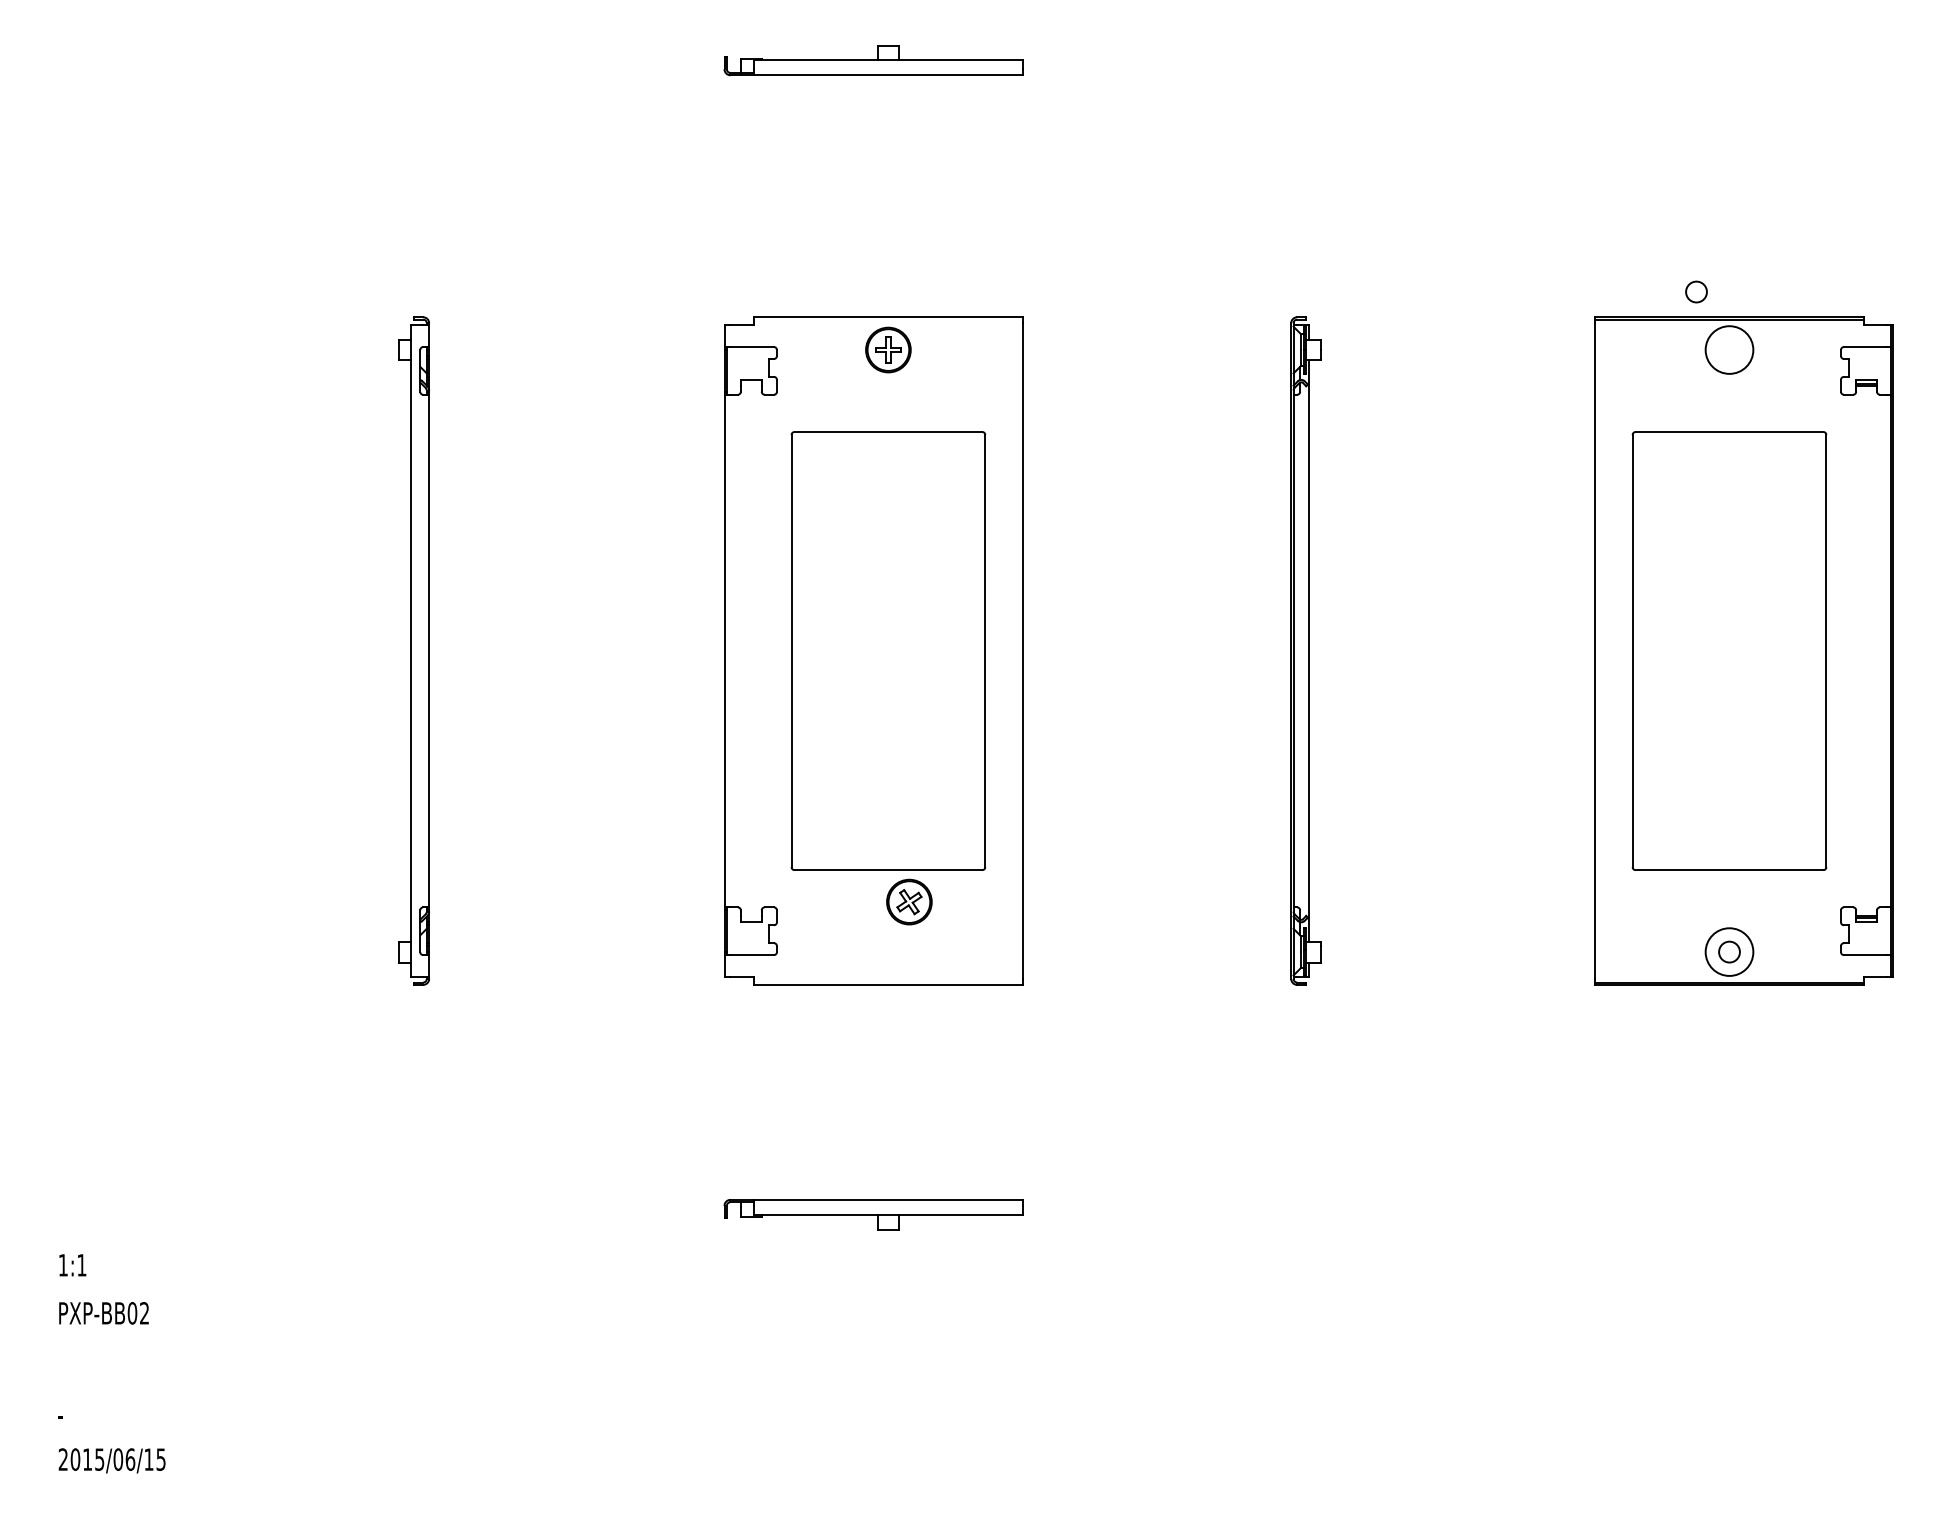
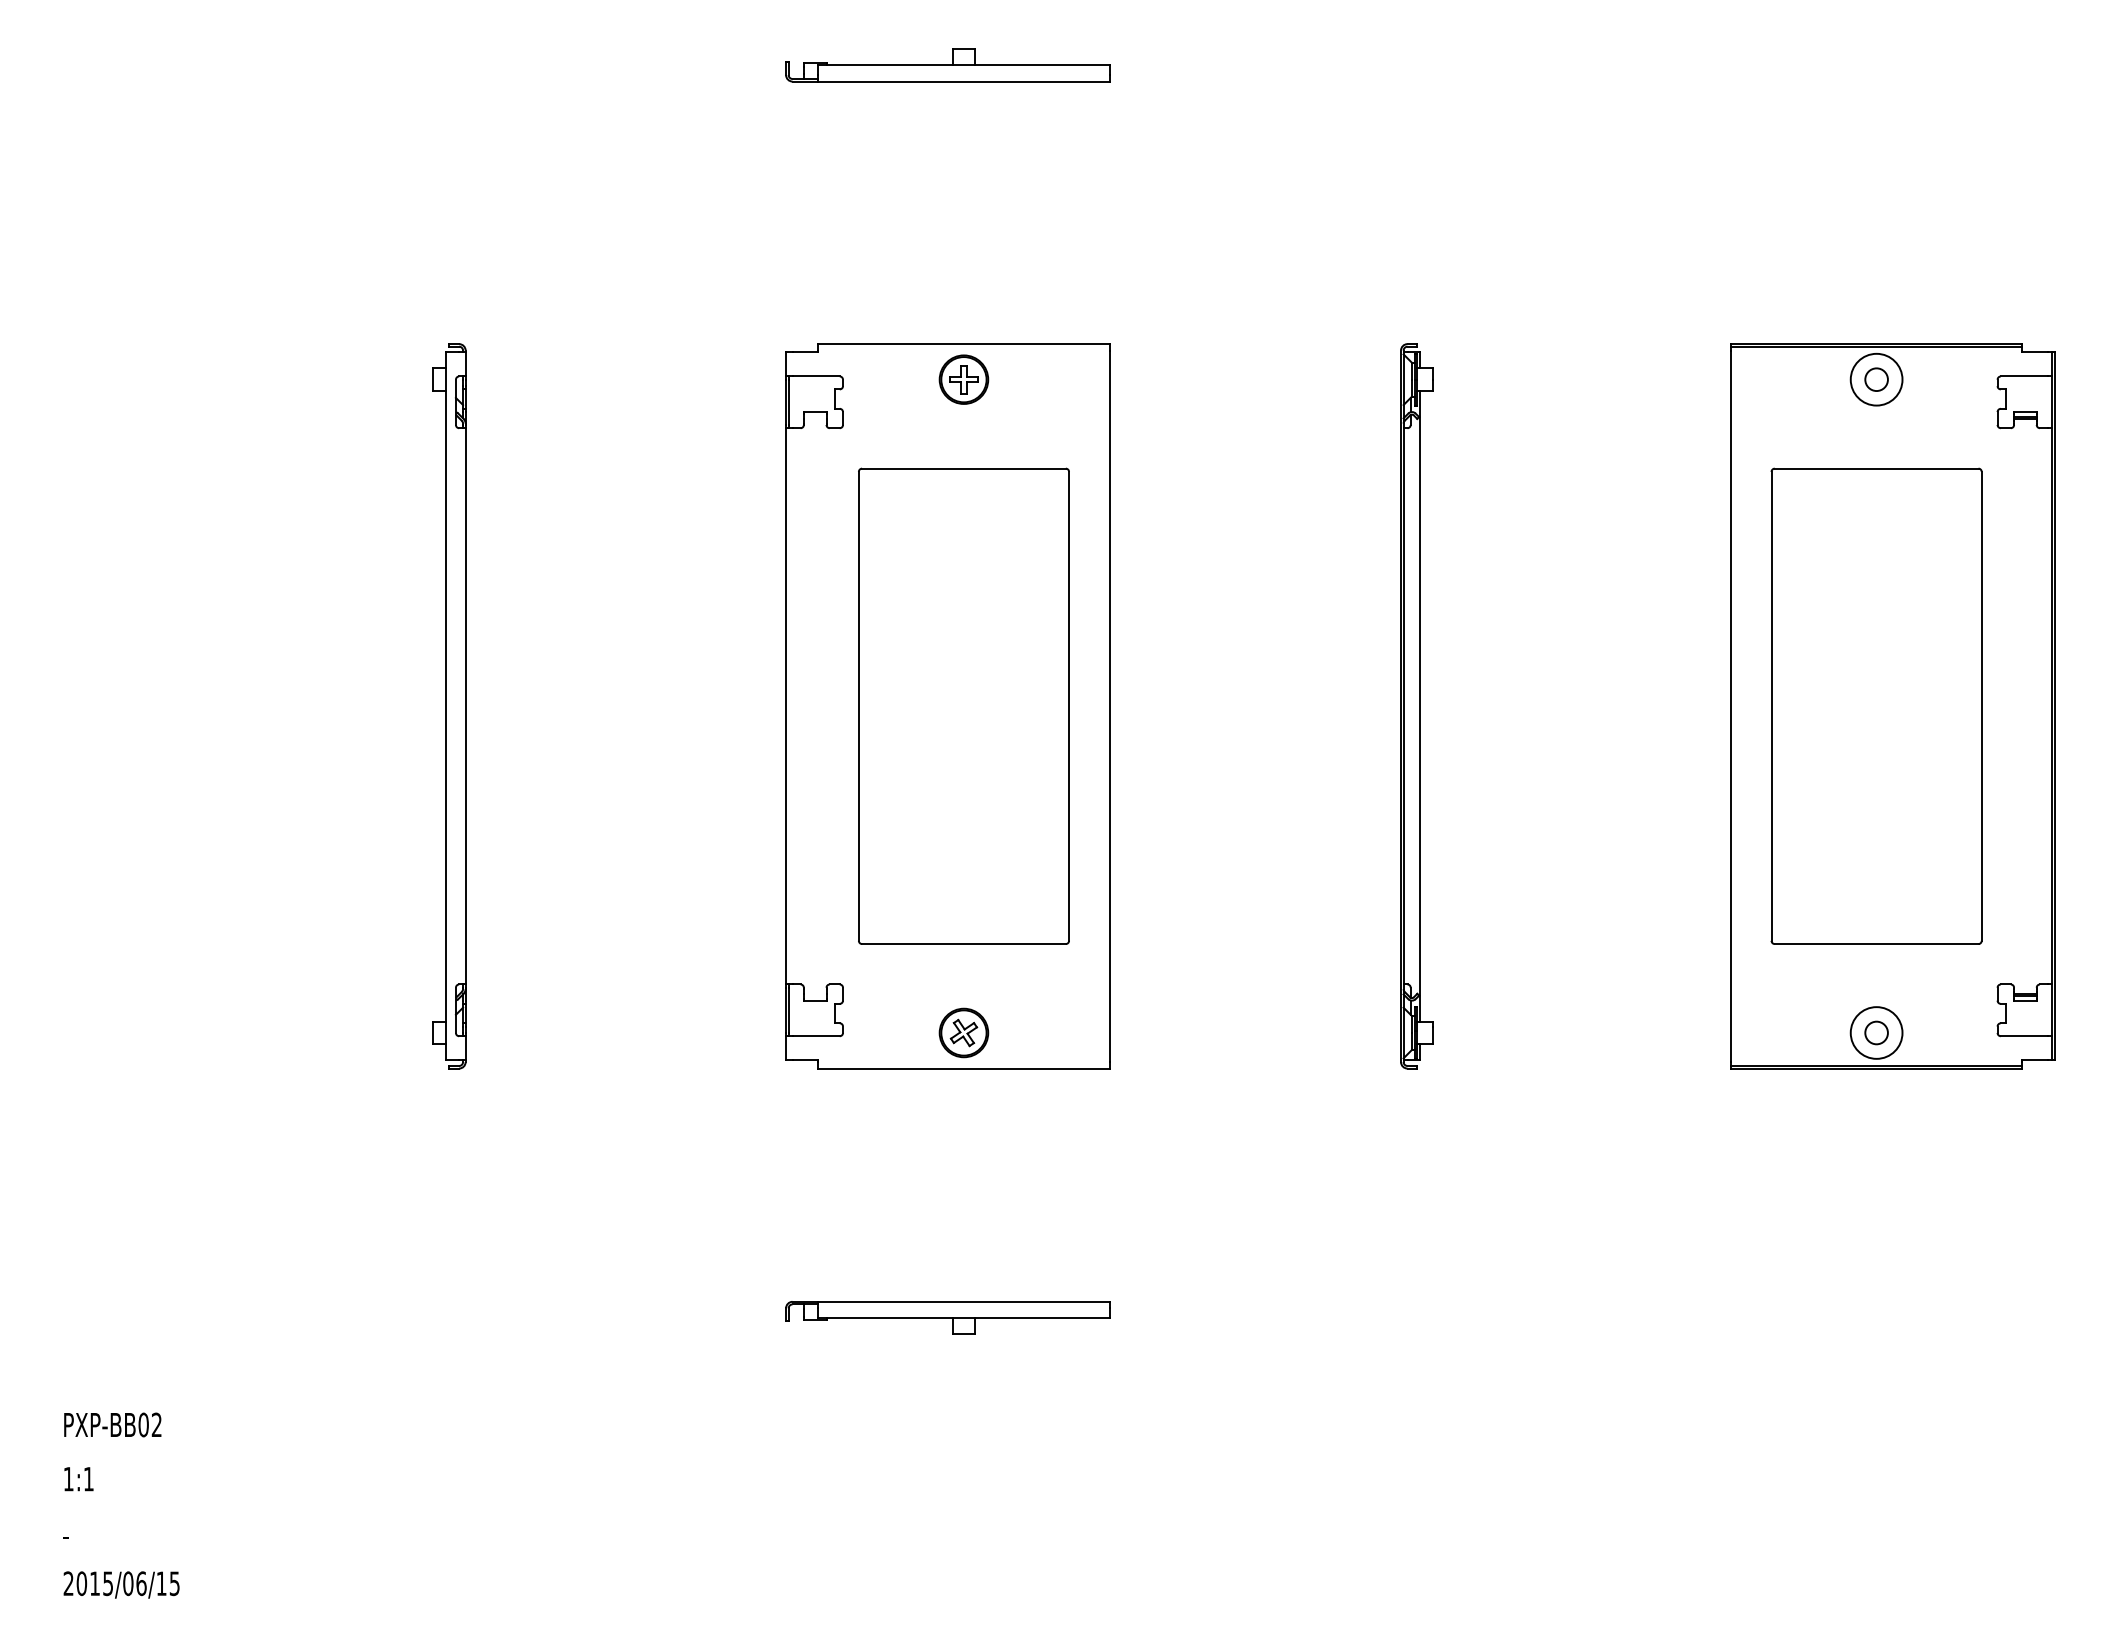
circle: (1696, 291) -> (1876, 379), moved
part: (909, 901) -> (964, 1032), moved
text: (72, 1265) -> (78, 1479), moved

